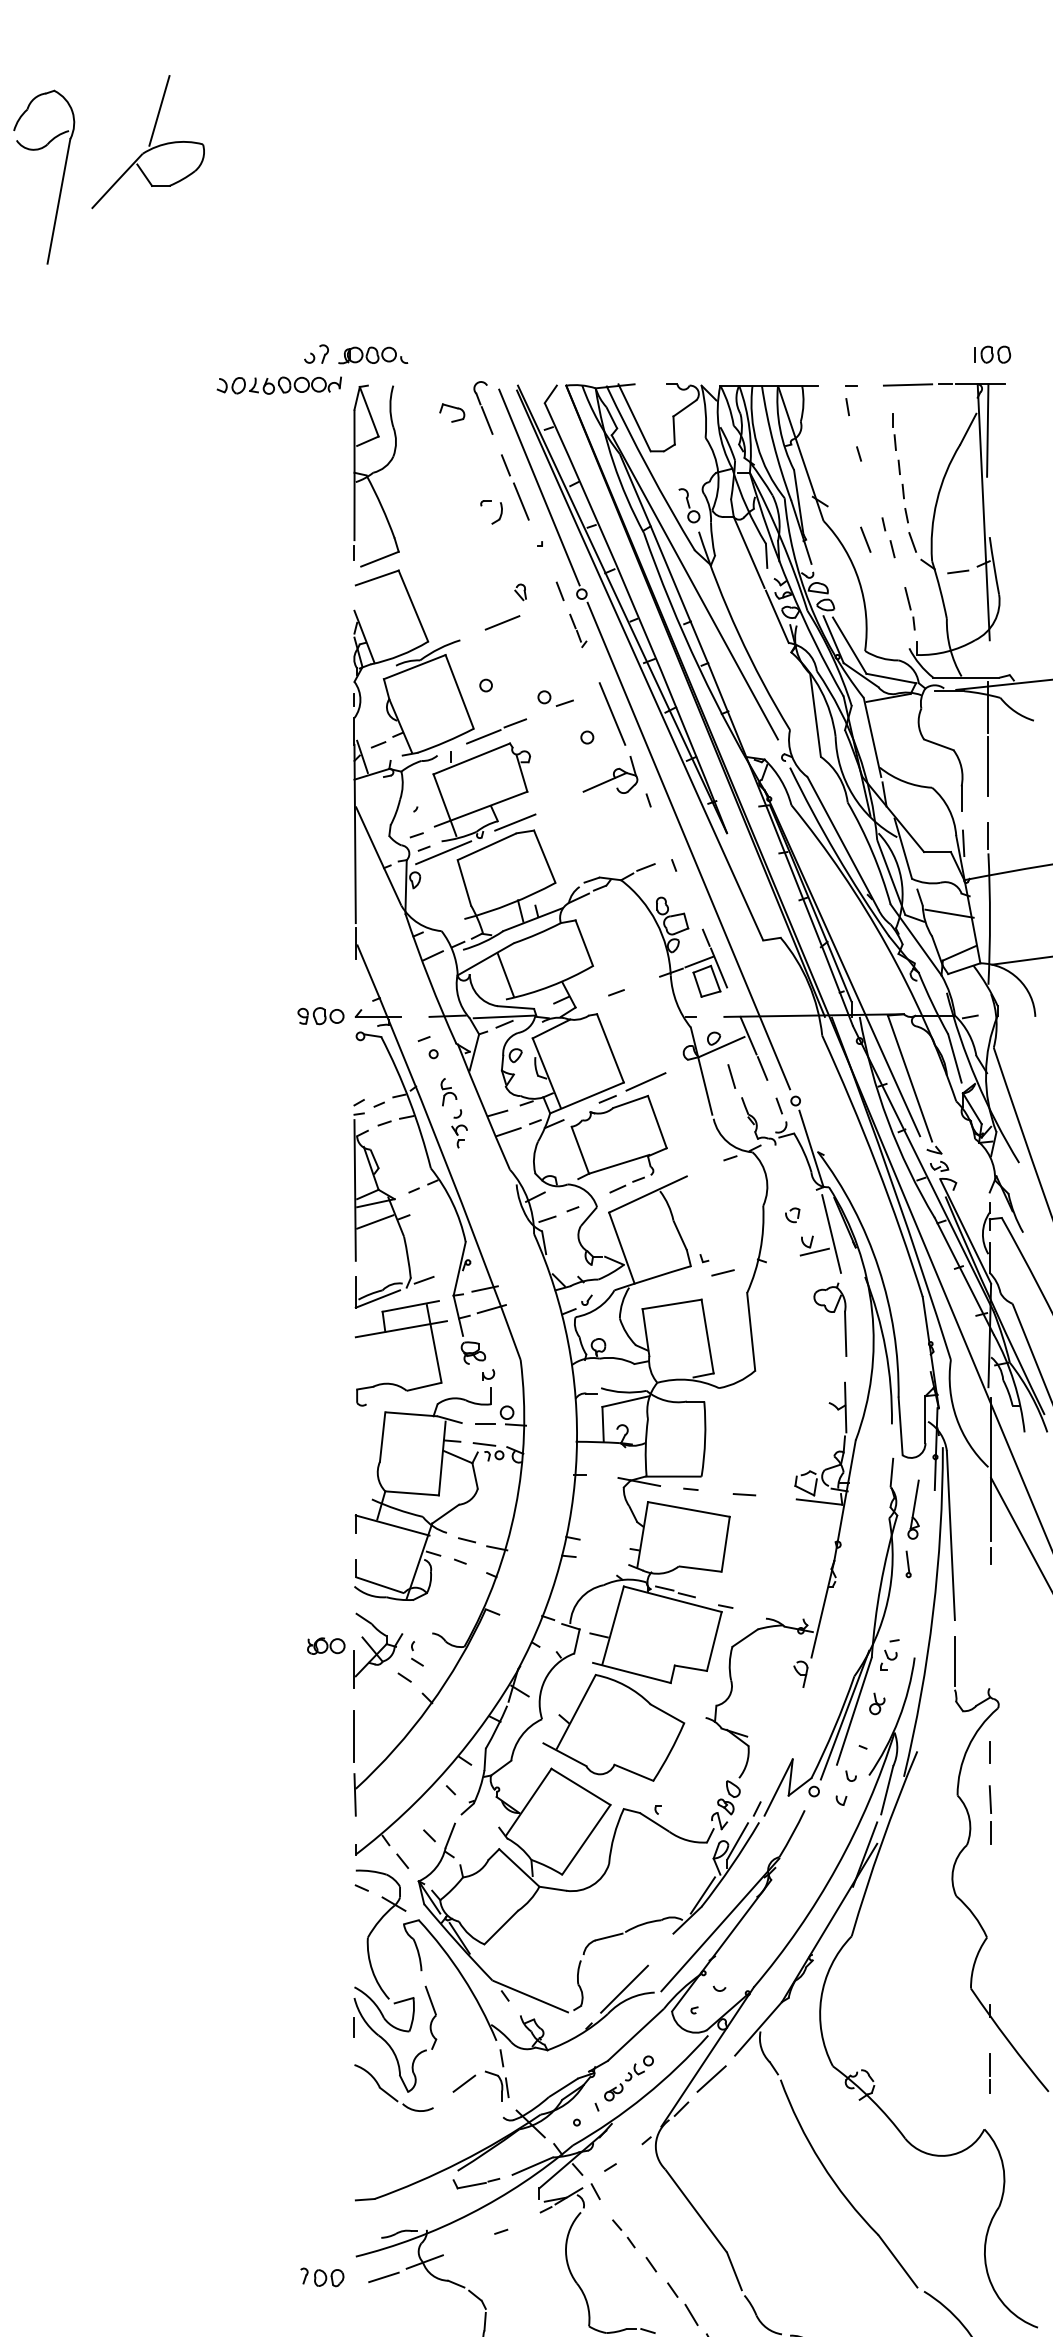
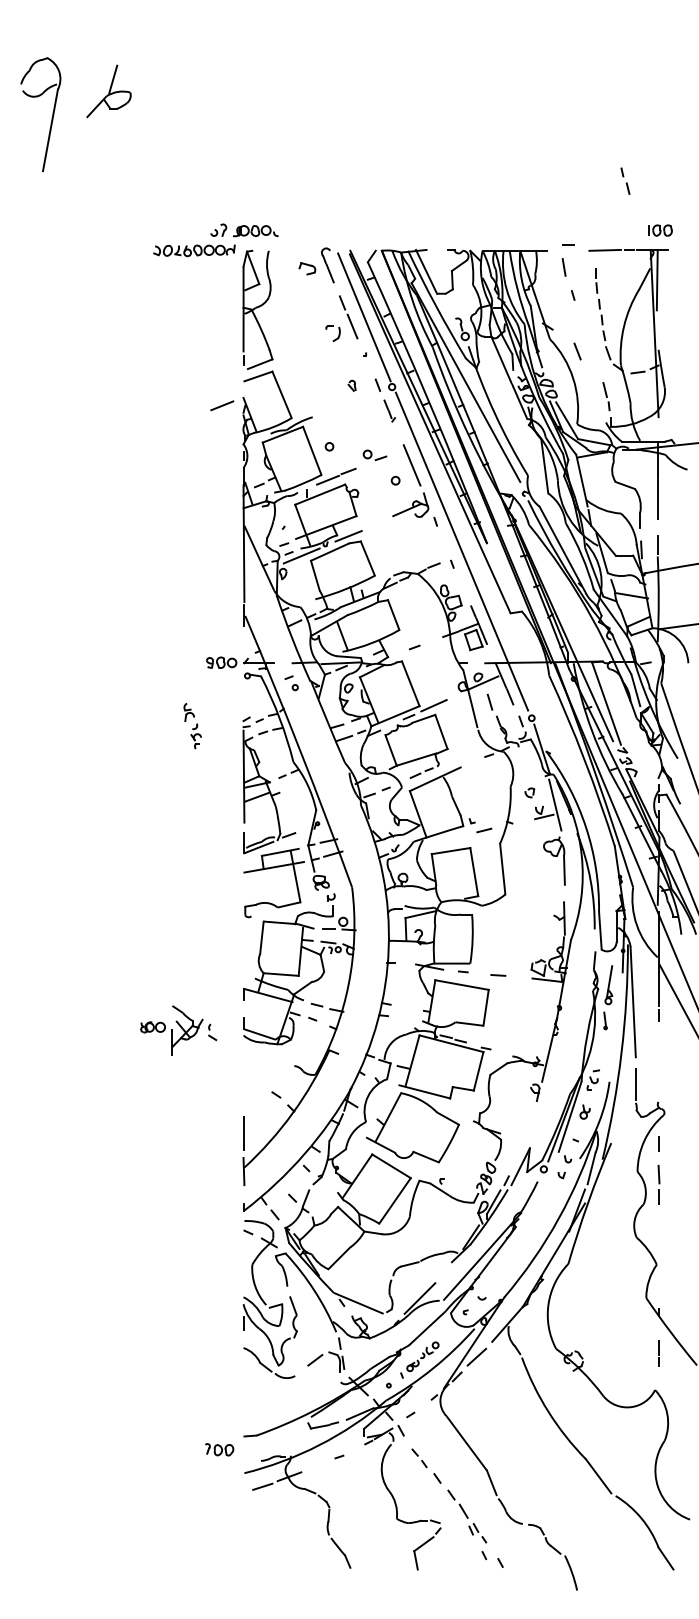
part: (147, 141) -> (108, 91), size x0.6
part: (851, 400) -> (568, 260), size x1.6
part: (888, 536) -> (625, 180), moved
line: (502, 622) -> (222, 405), moved
part: (453, 1113) -> (192, 726), moved
part: (365, 1650) -> (178, 1030), moved
part: (322, 2276) -> (219, 1449), moved

